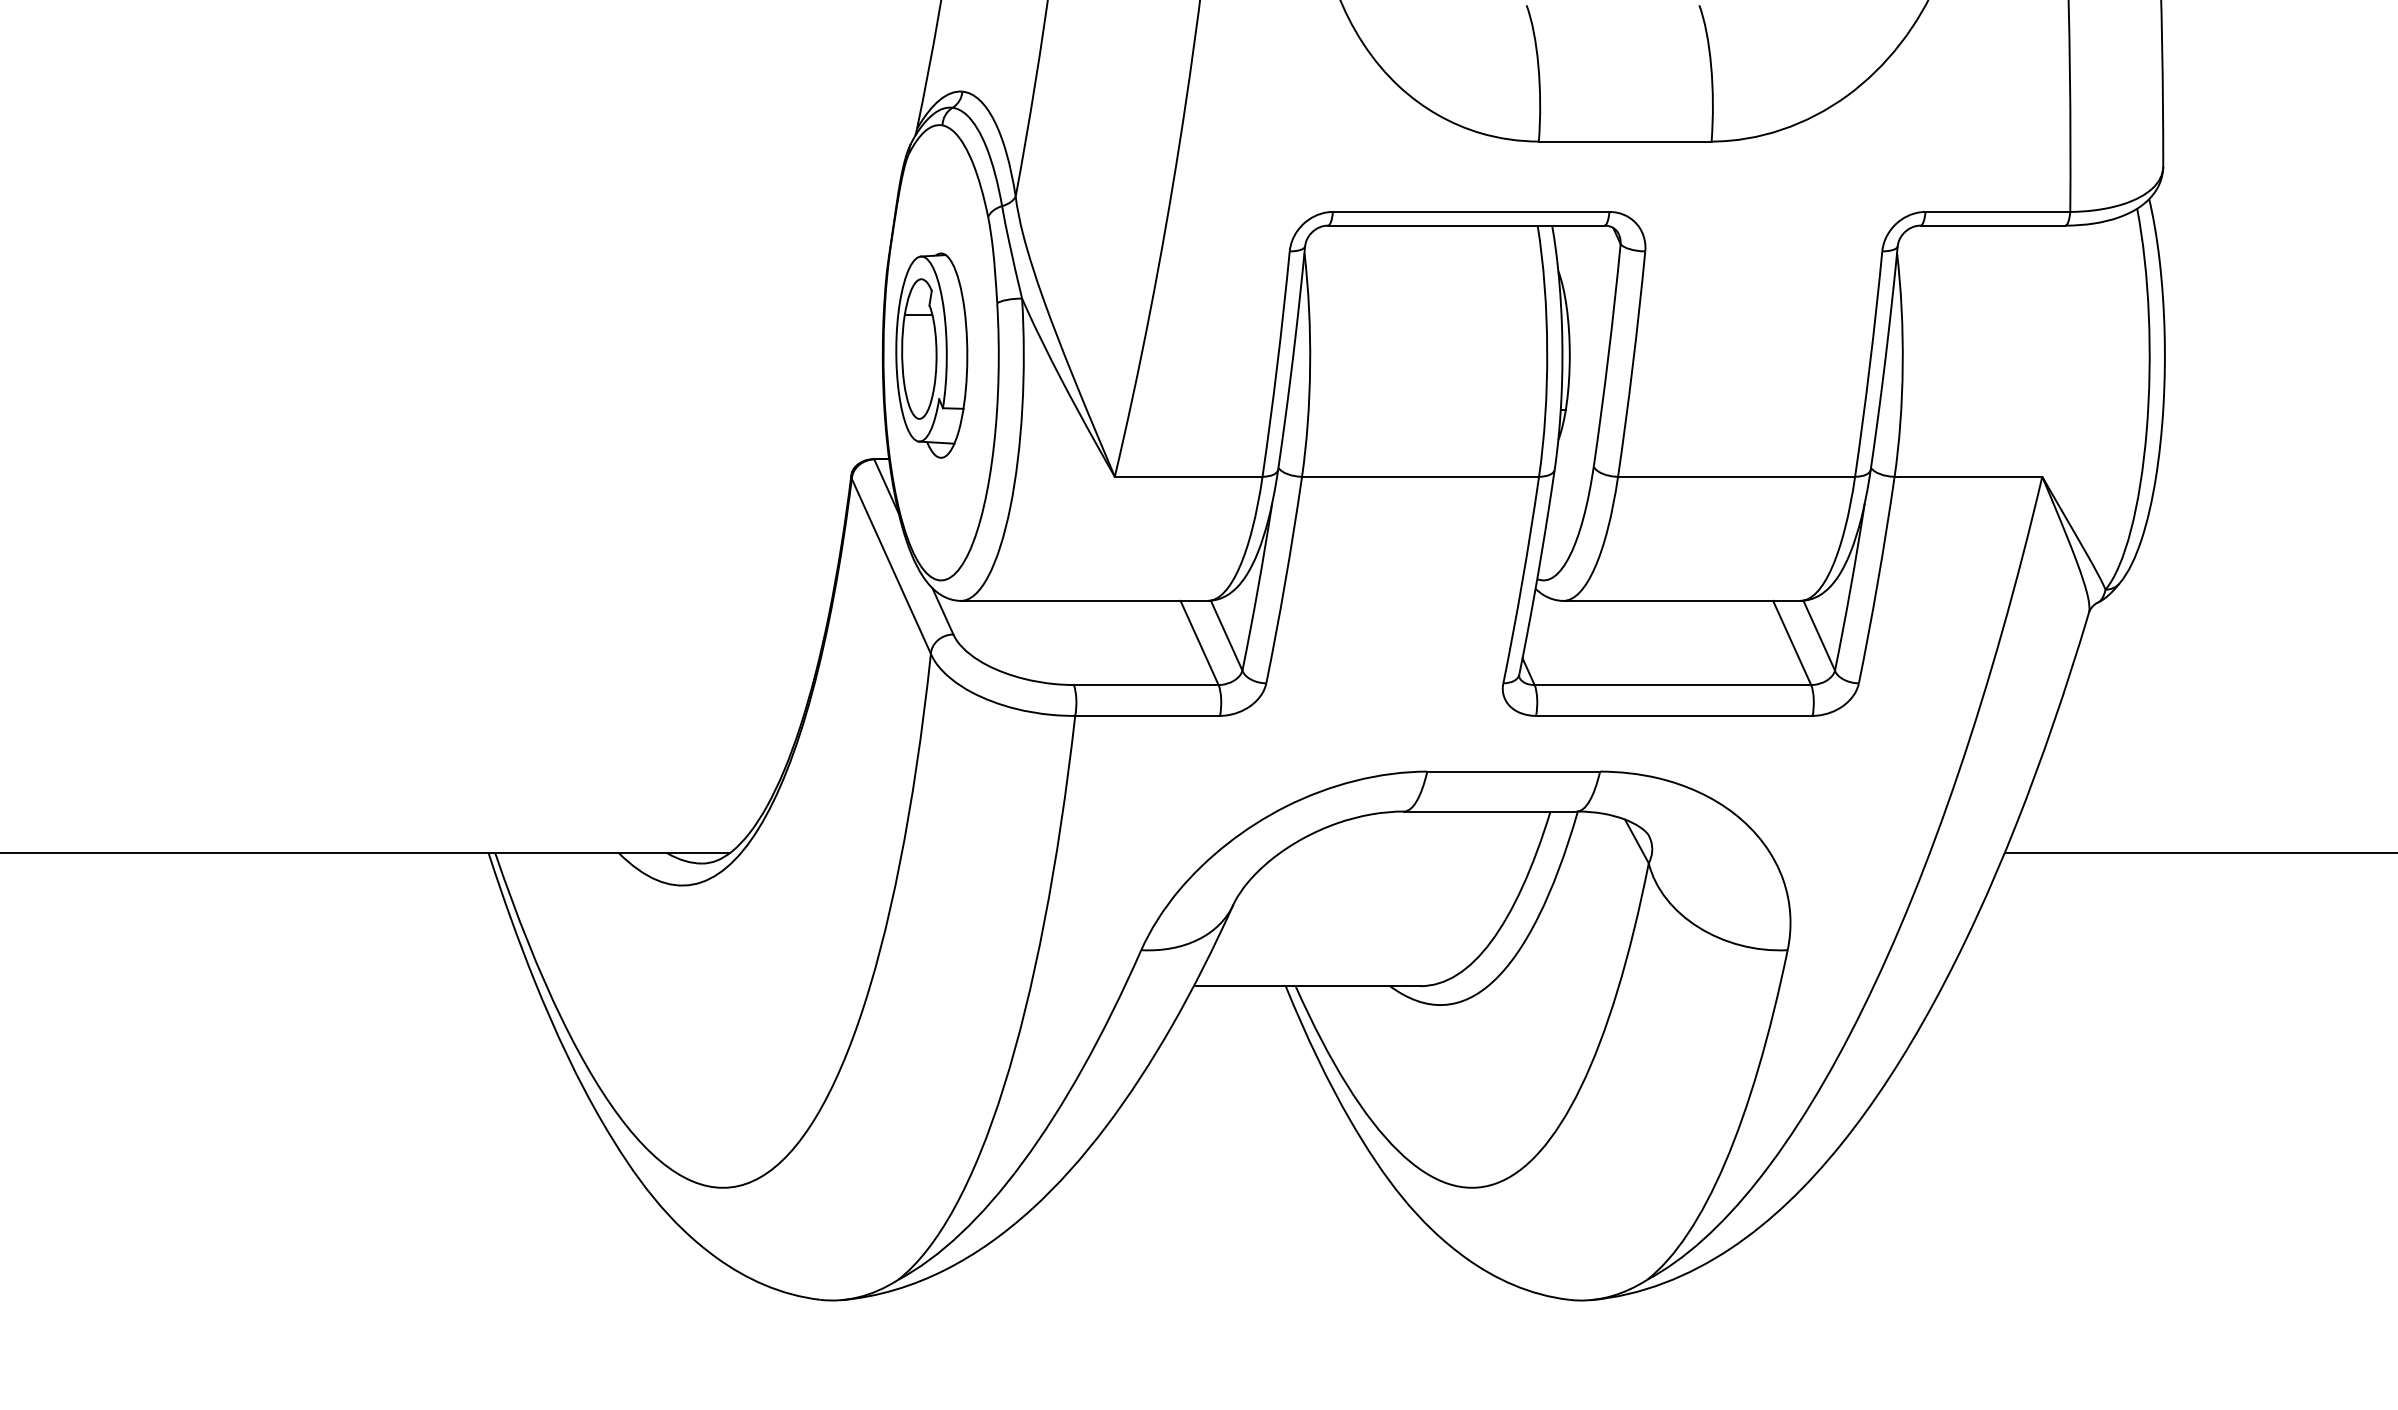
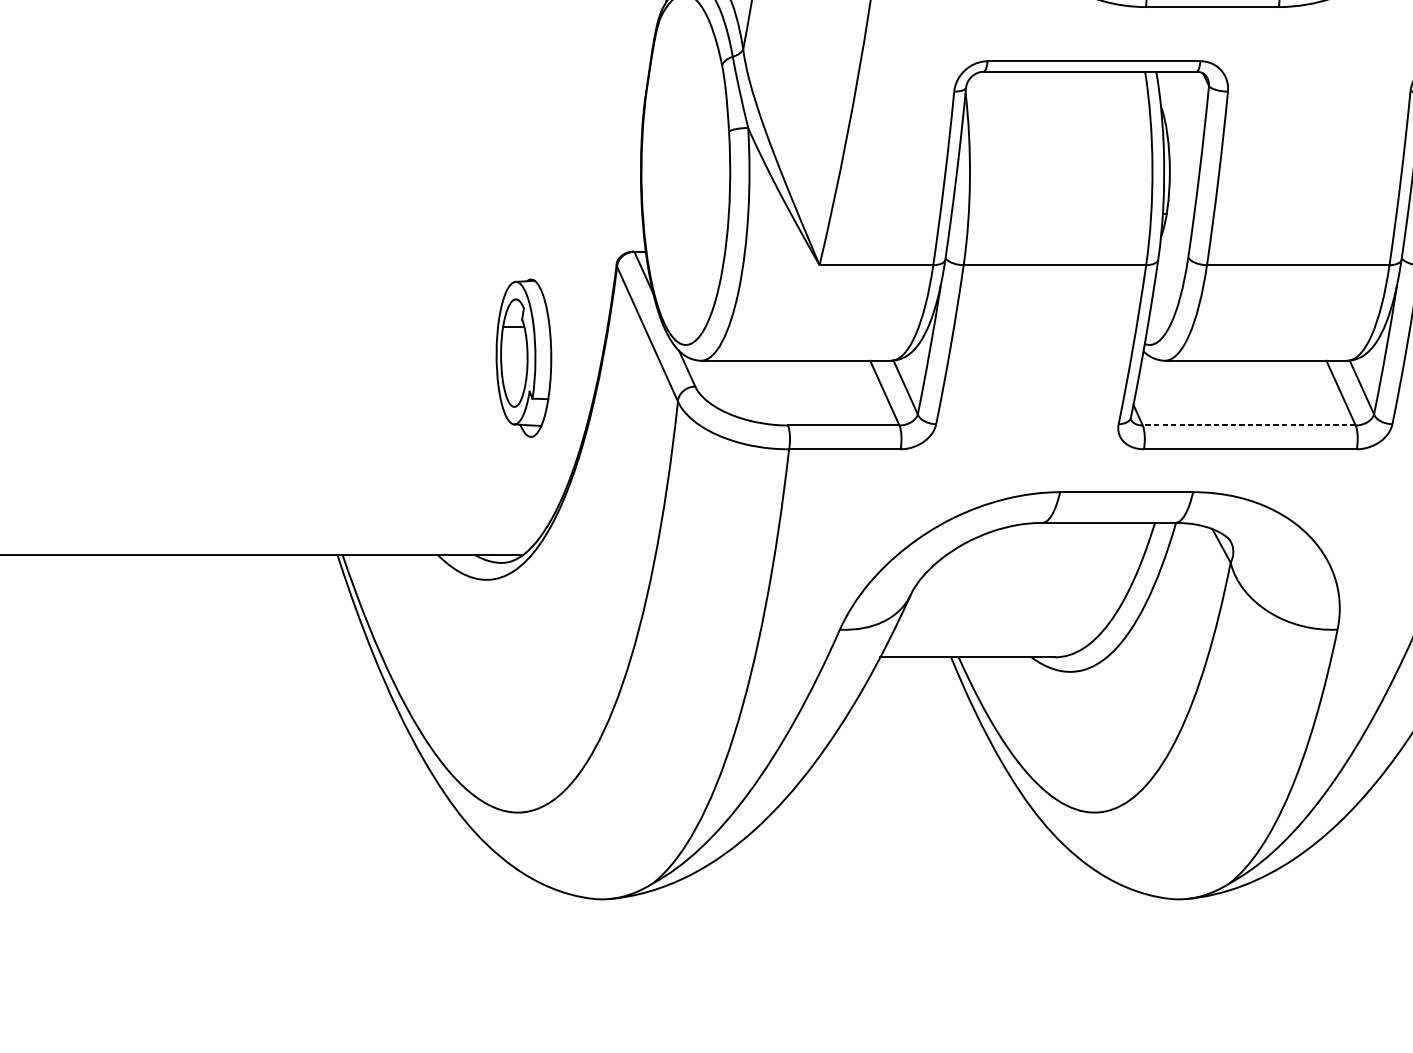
part: (931, 355) -> (523, 358), moved
line: (1672, 685) -> (1248, 425), solid -> dashed

